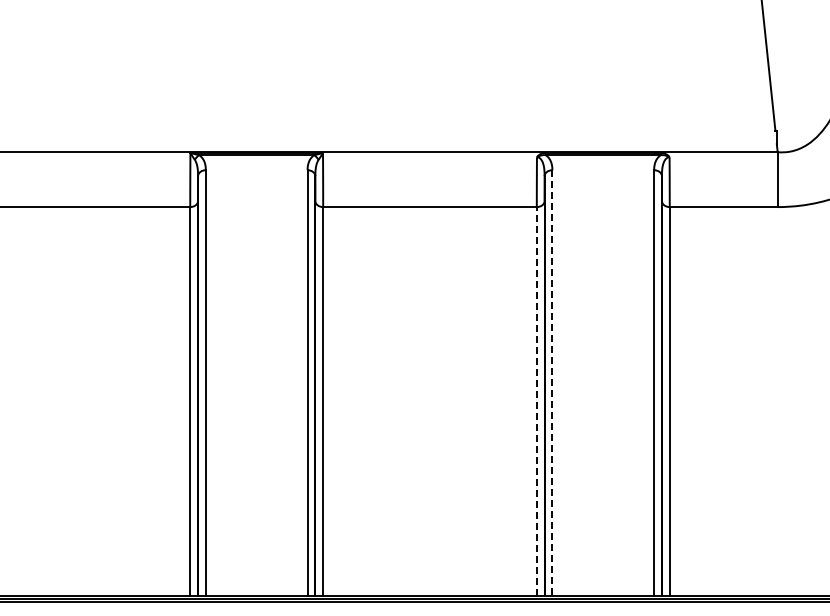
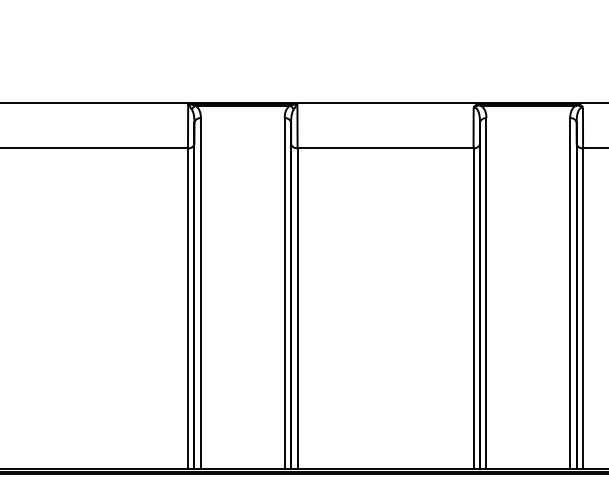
line: (552, 383) -> (486, 293), dashed -> solid
line: (536, 401) -> (473, 308), dashed -> solid

